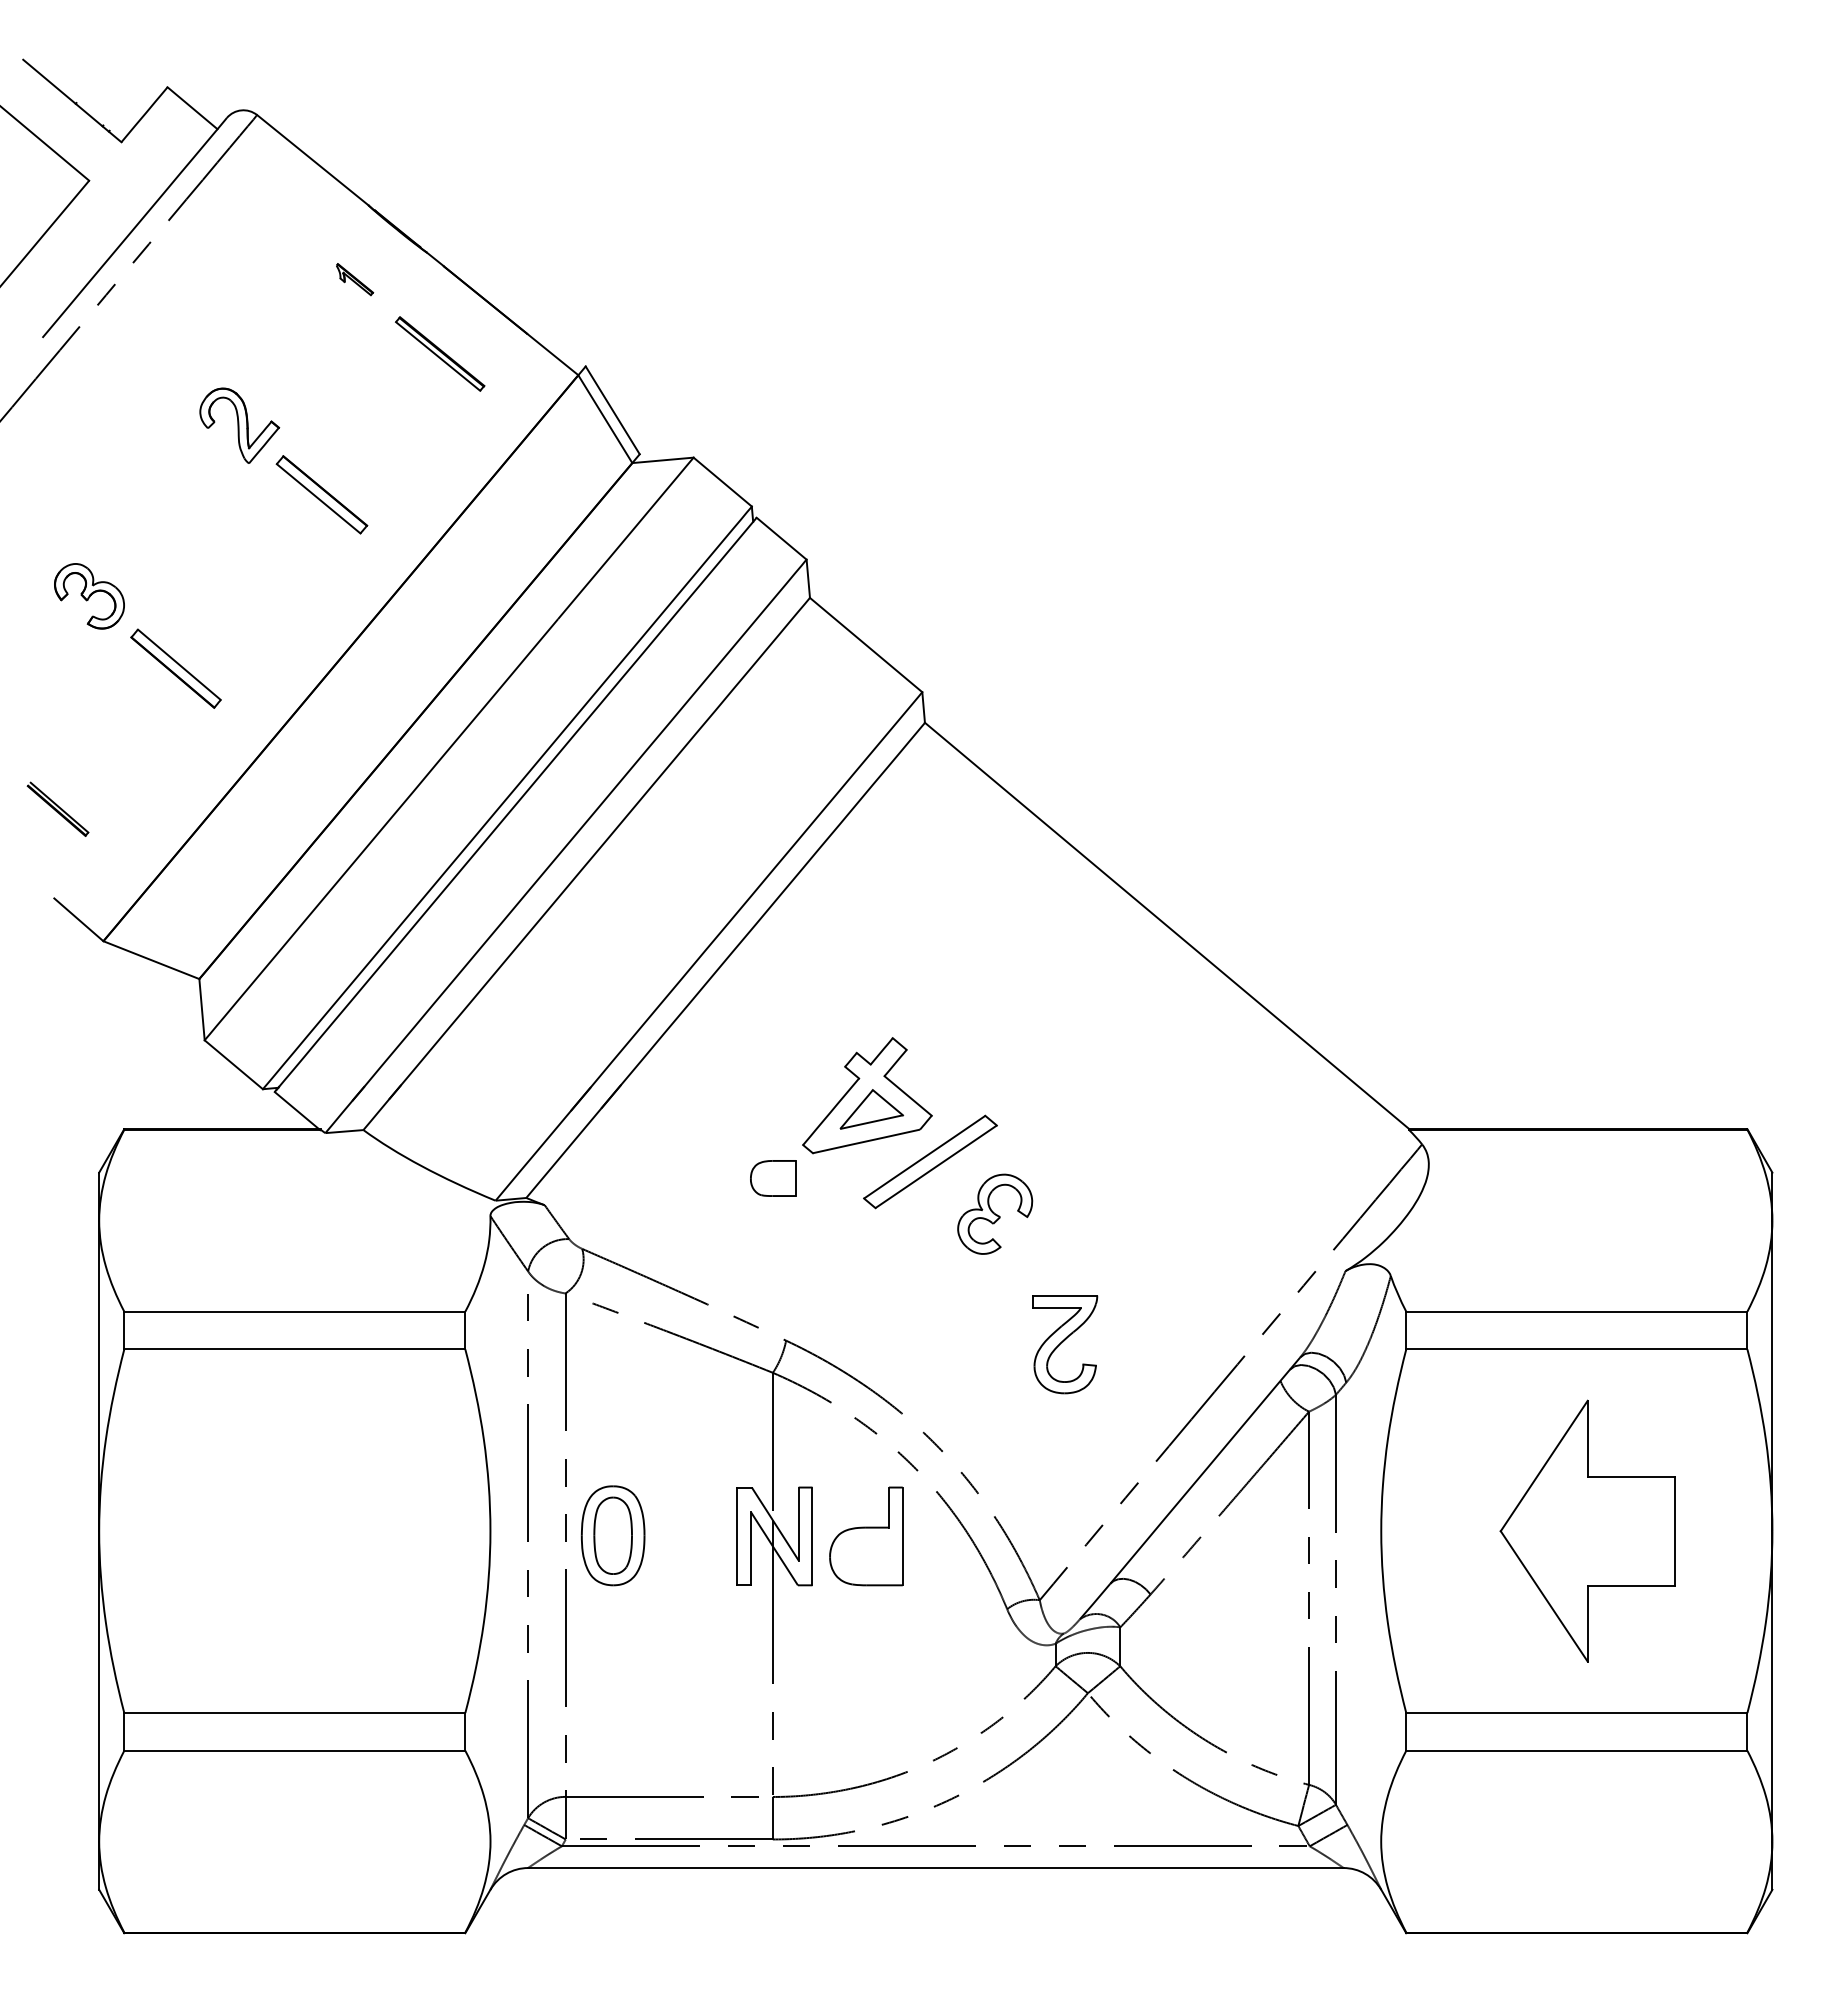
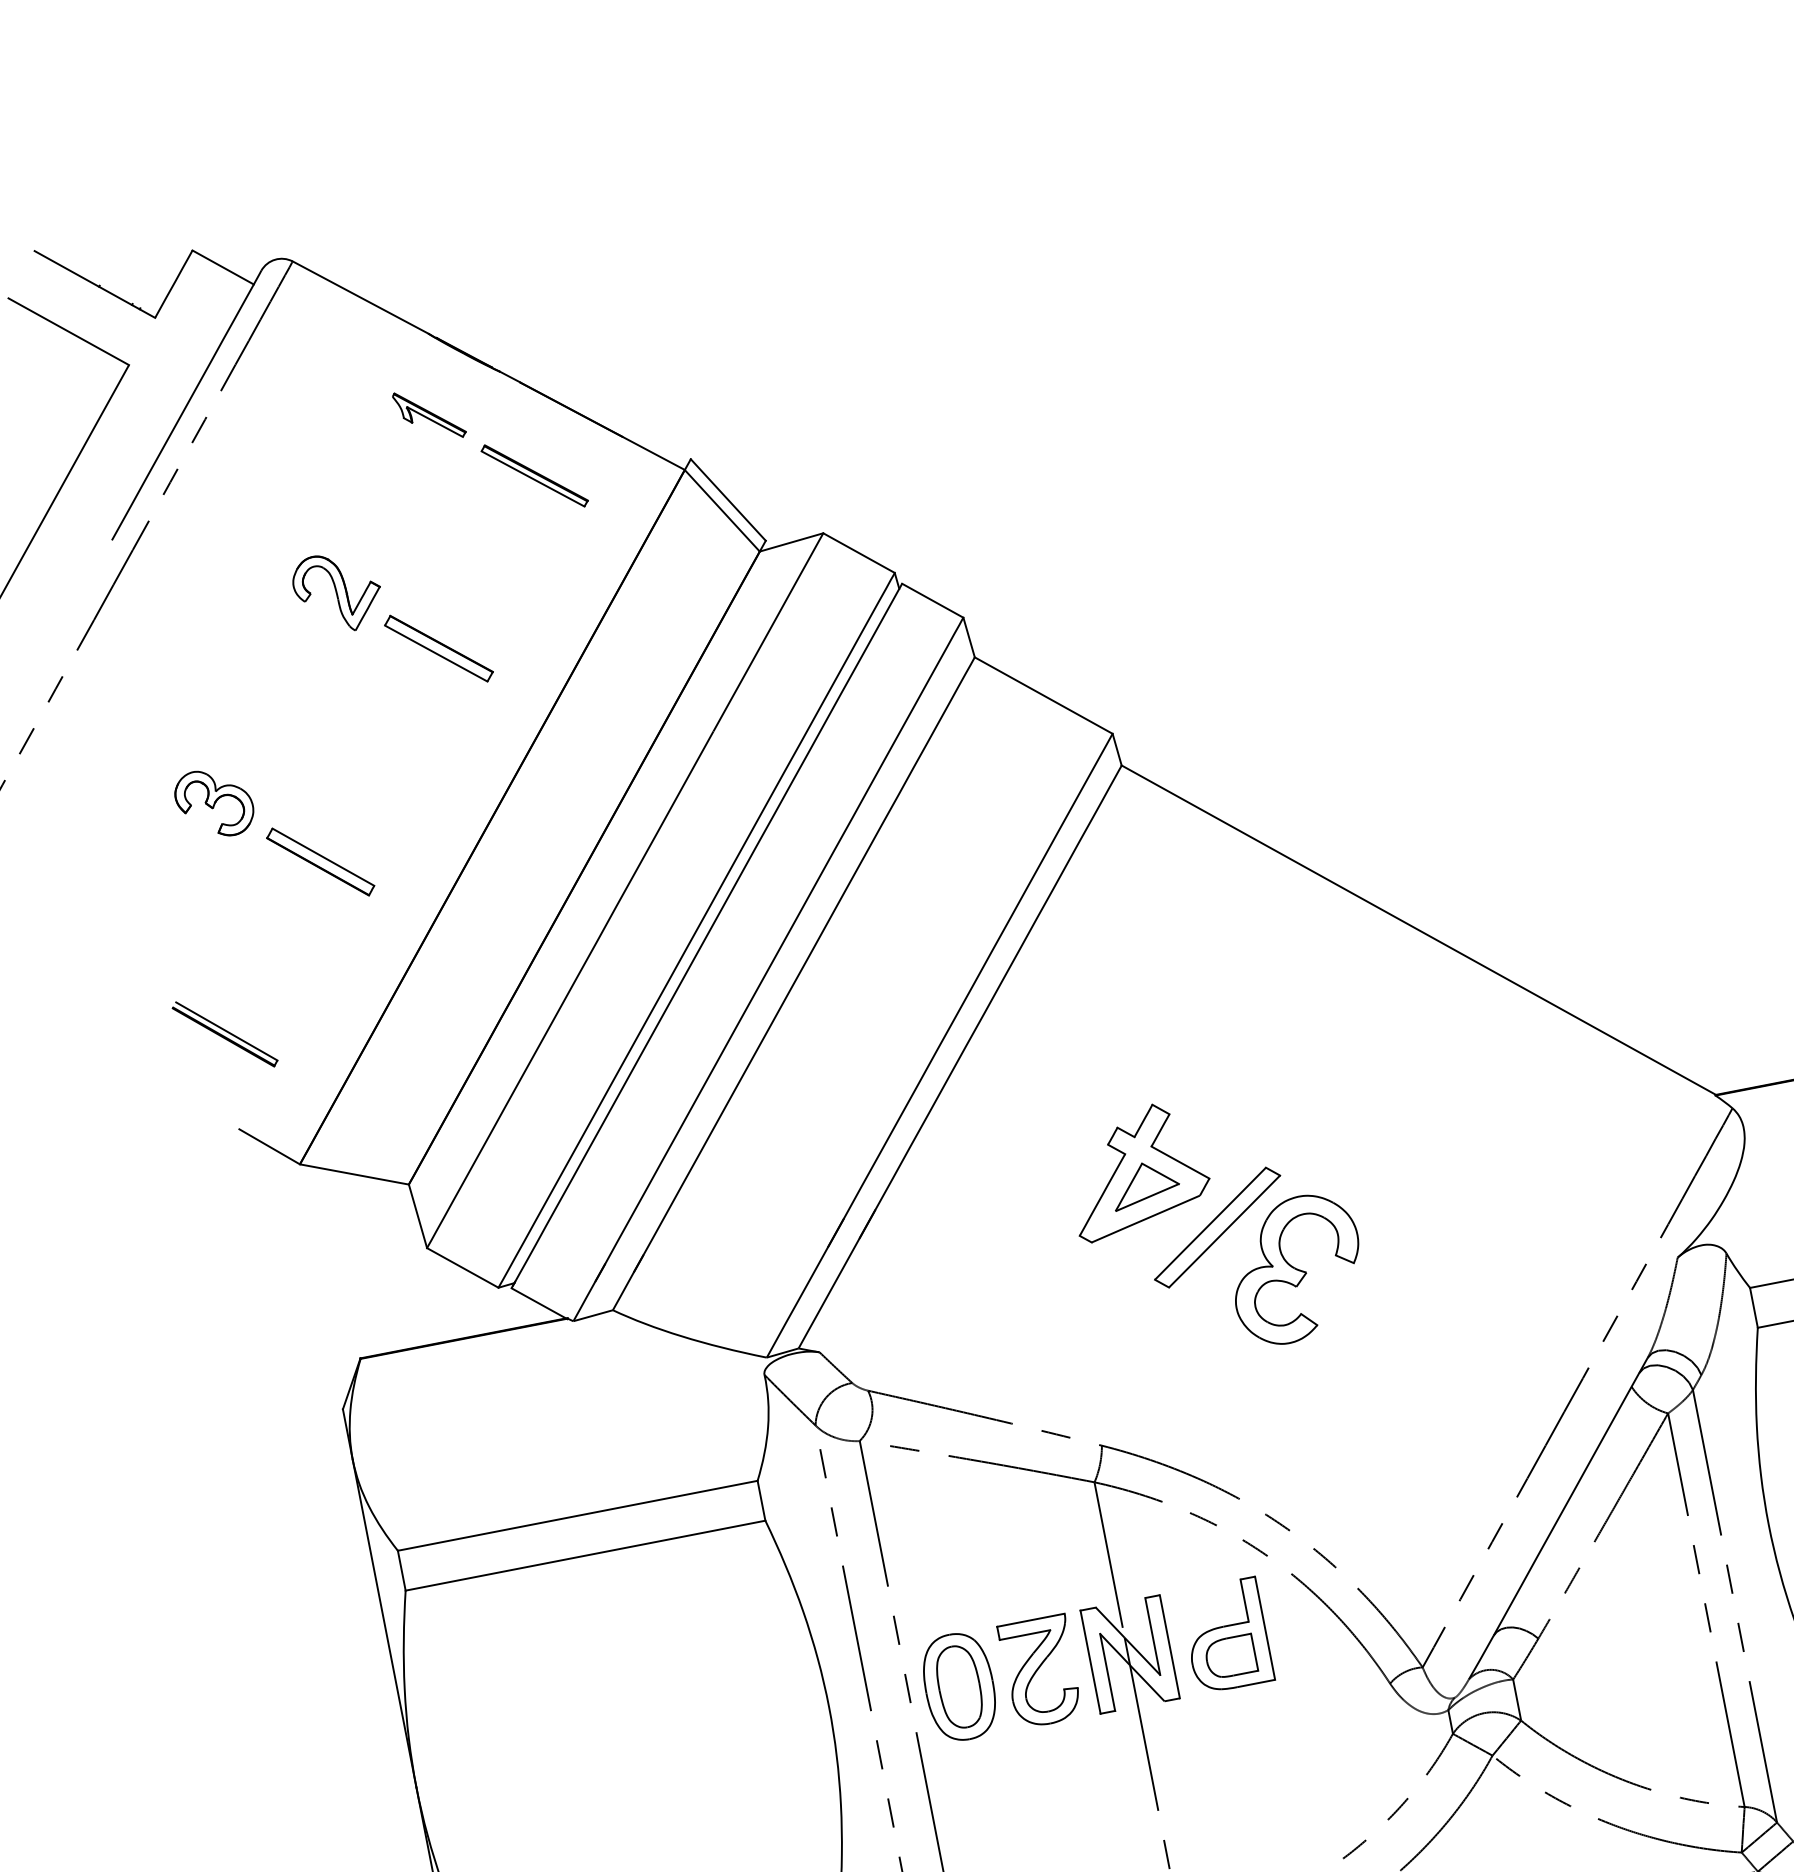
part: (354, 279) -> (429, 414), size x1.67
part: (57, 809) -> (224, 1034), size x1.43
part: (773, 1178) -> (1230, 1656), moved
part: (994, 1214) -> (1295, 1269), size x1.67
part: (1065, 1344) -> (1041, 1671), moved

